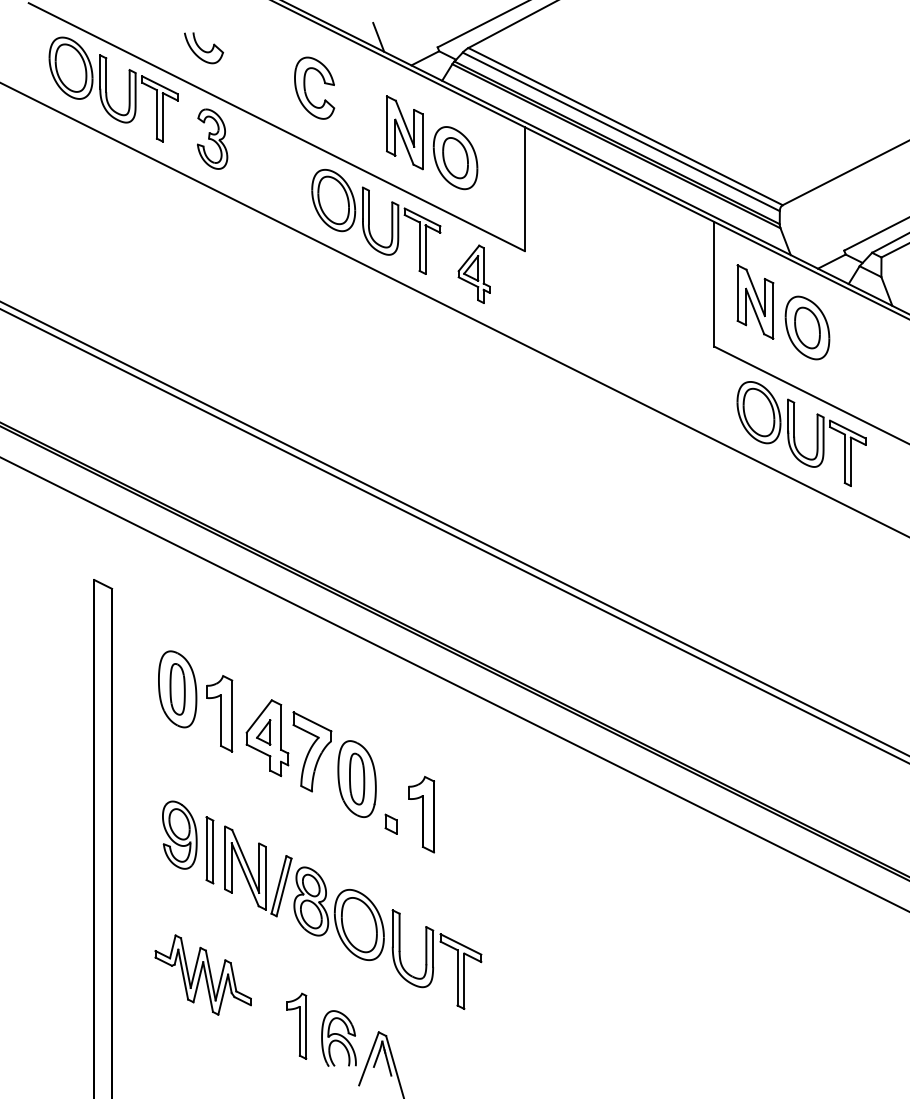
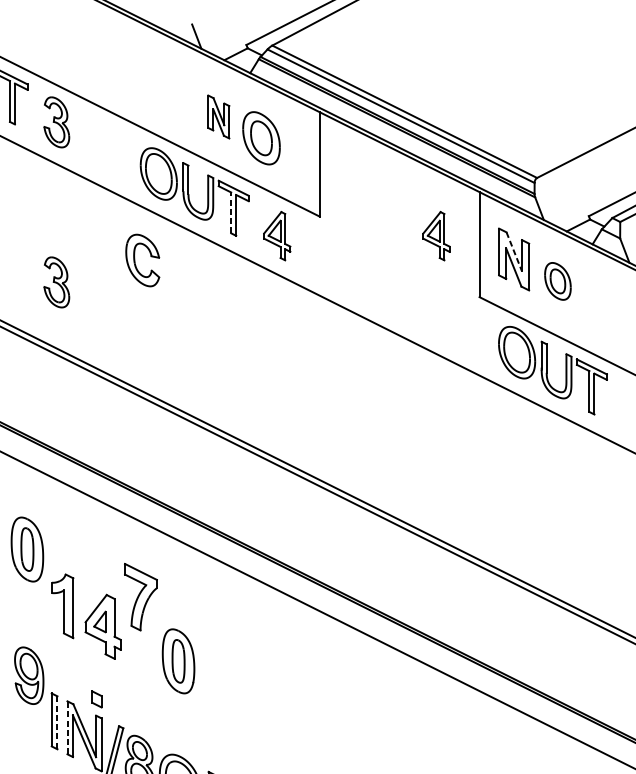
part: (204, 48) -> (50, 45), removed
part: (305, 87) -> (135, 259), moved
part: (404, 132) -> (218, 116), size x0.7
line: (419, 246) -> (231, 212), solid -> dashed
part: (662, 273) -> (435, 235), added
line: (755, 292) -> (514, 251), solid -> dashed
part: (807, 327) -> (557, 280), size x0.7
part: (212, 328) -> (56, 281), added
part: (177, 689) -> (27, 549), moved
part: (312, 751) -> (140, 596), moved
part: (421, 814) -> (232, 691), removed
part: (390, 823) -> (96, 698), moved
part: (179, 834) -> (28, 675), moved
line: (213, 852) -> (57, 723), solid -> dashed
line: (225, 857) -> (67, 727), solid -> dashed

